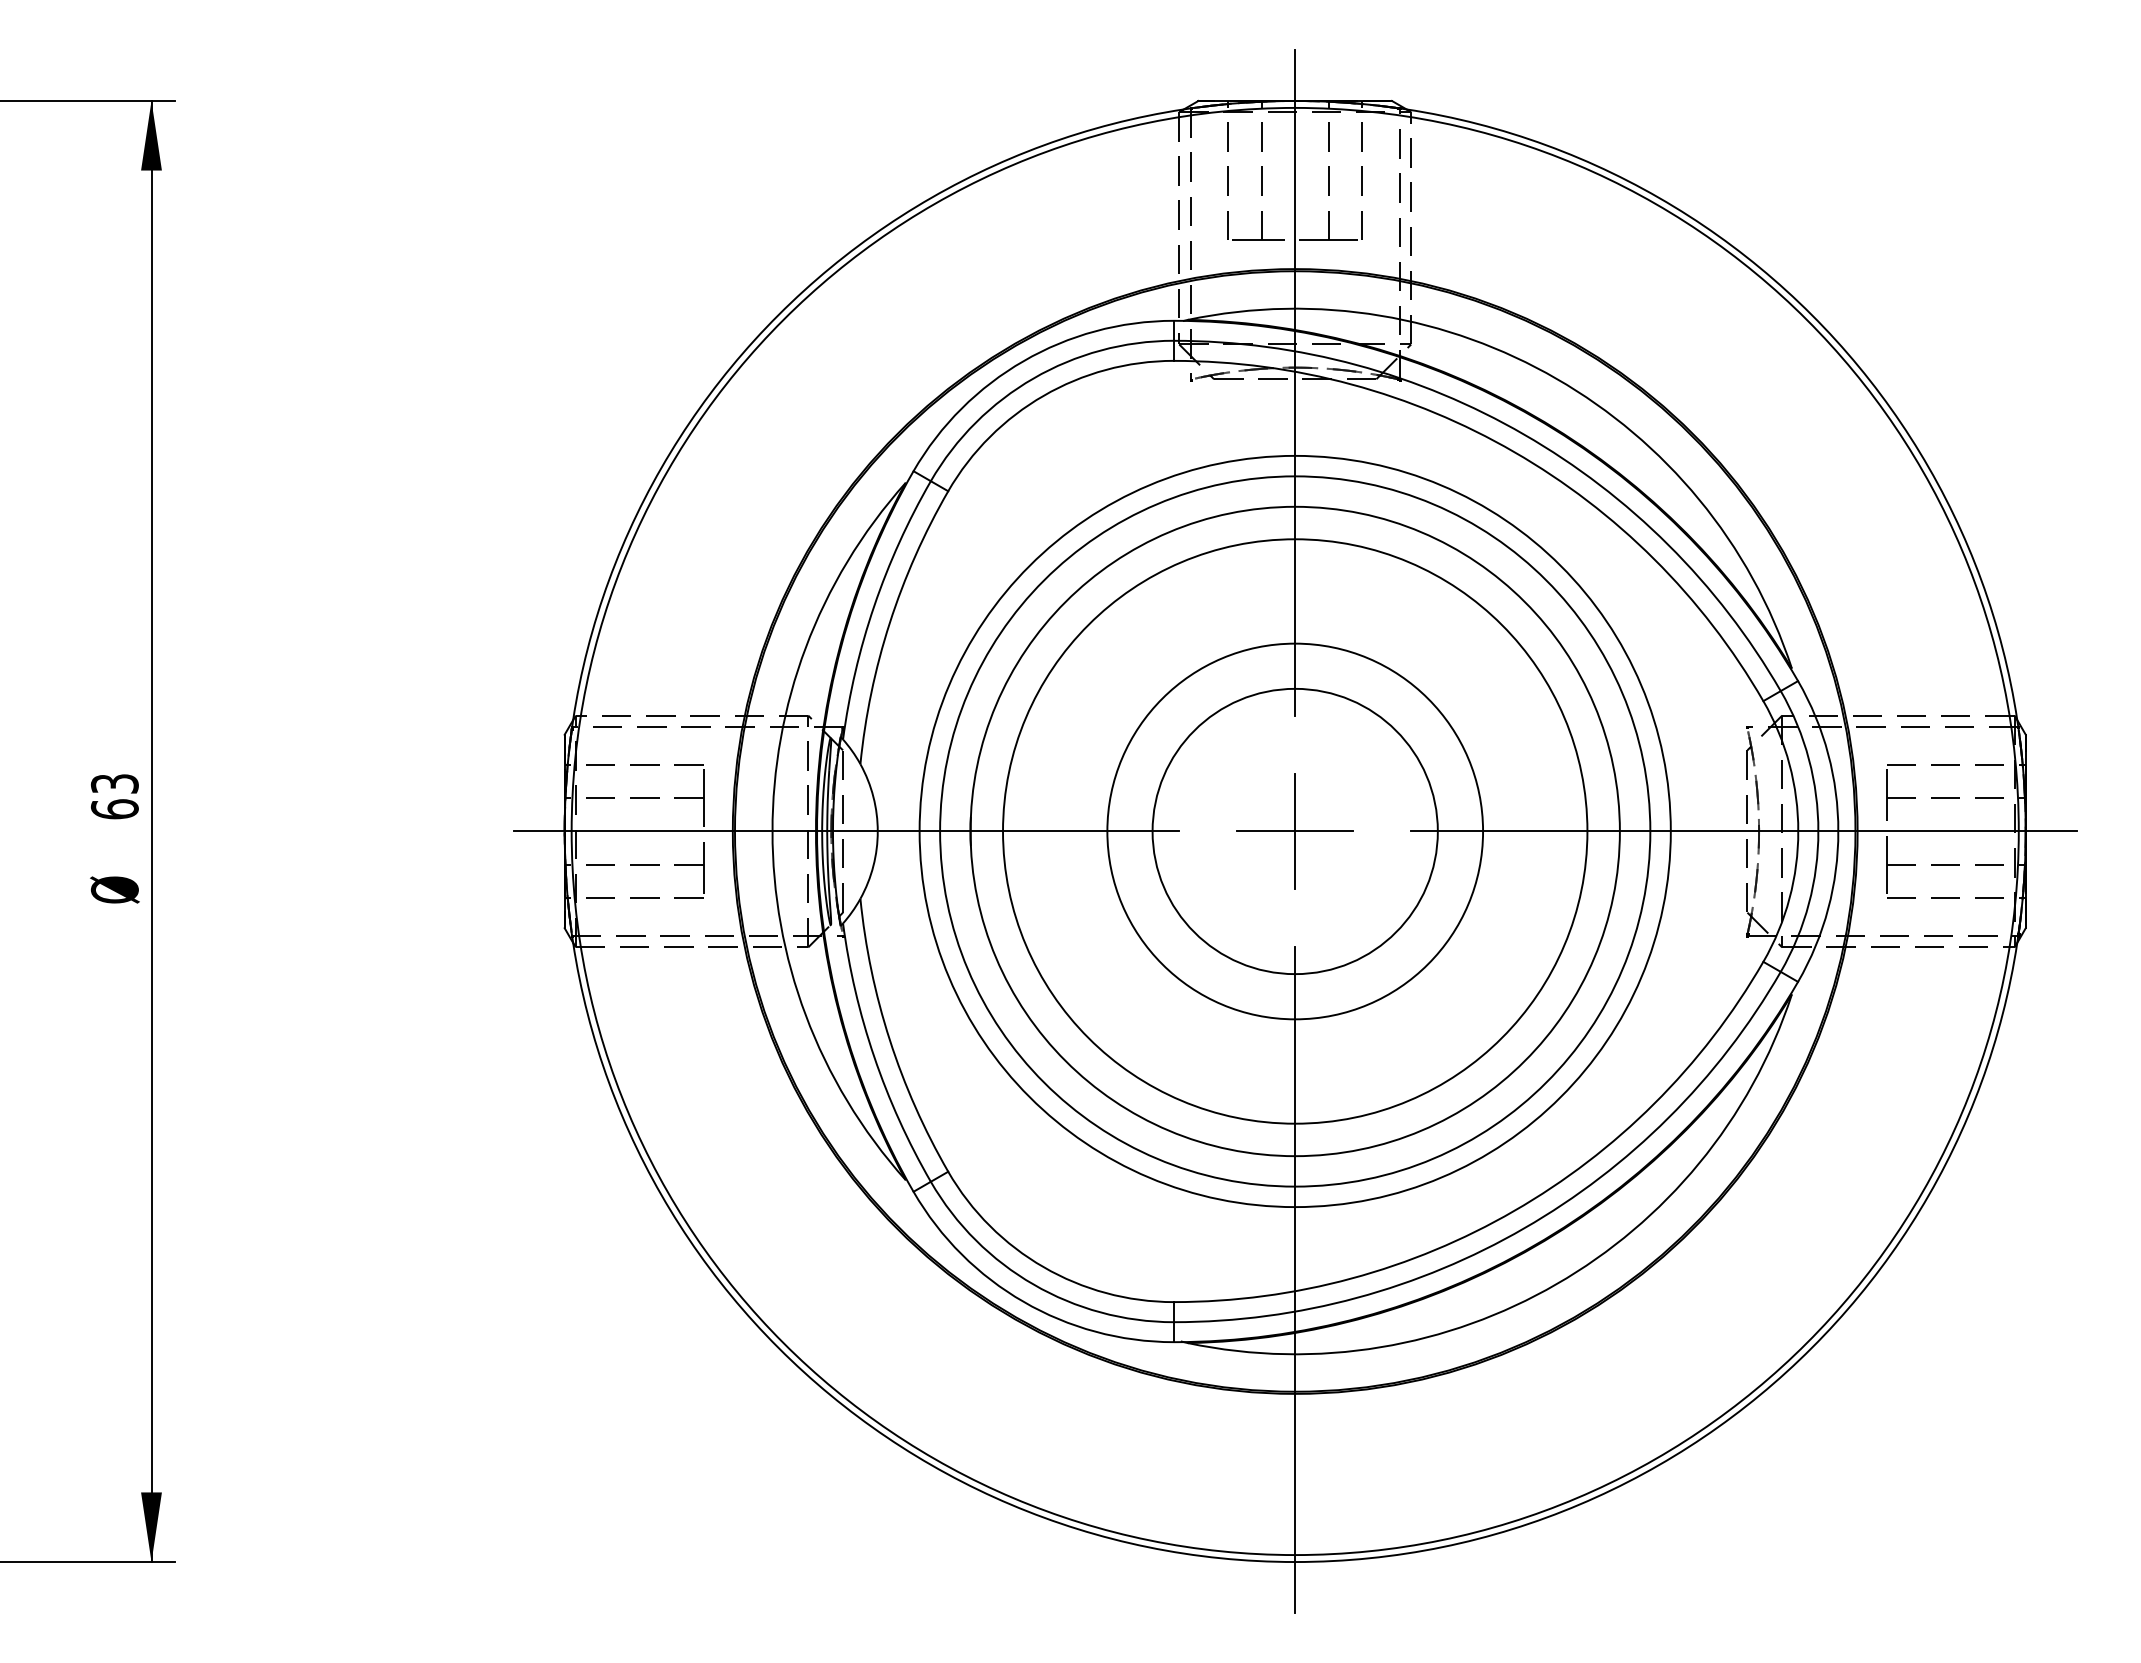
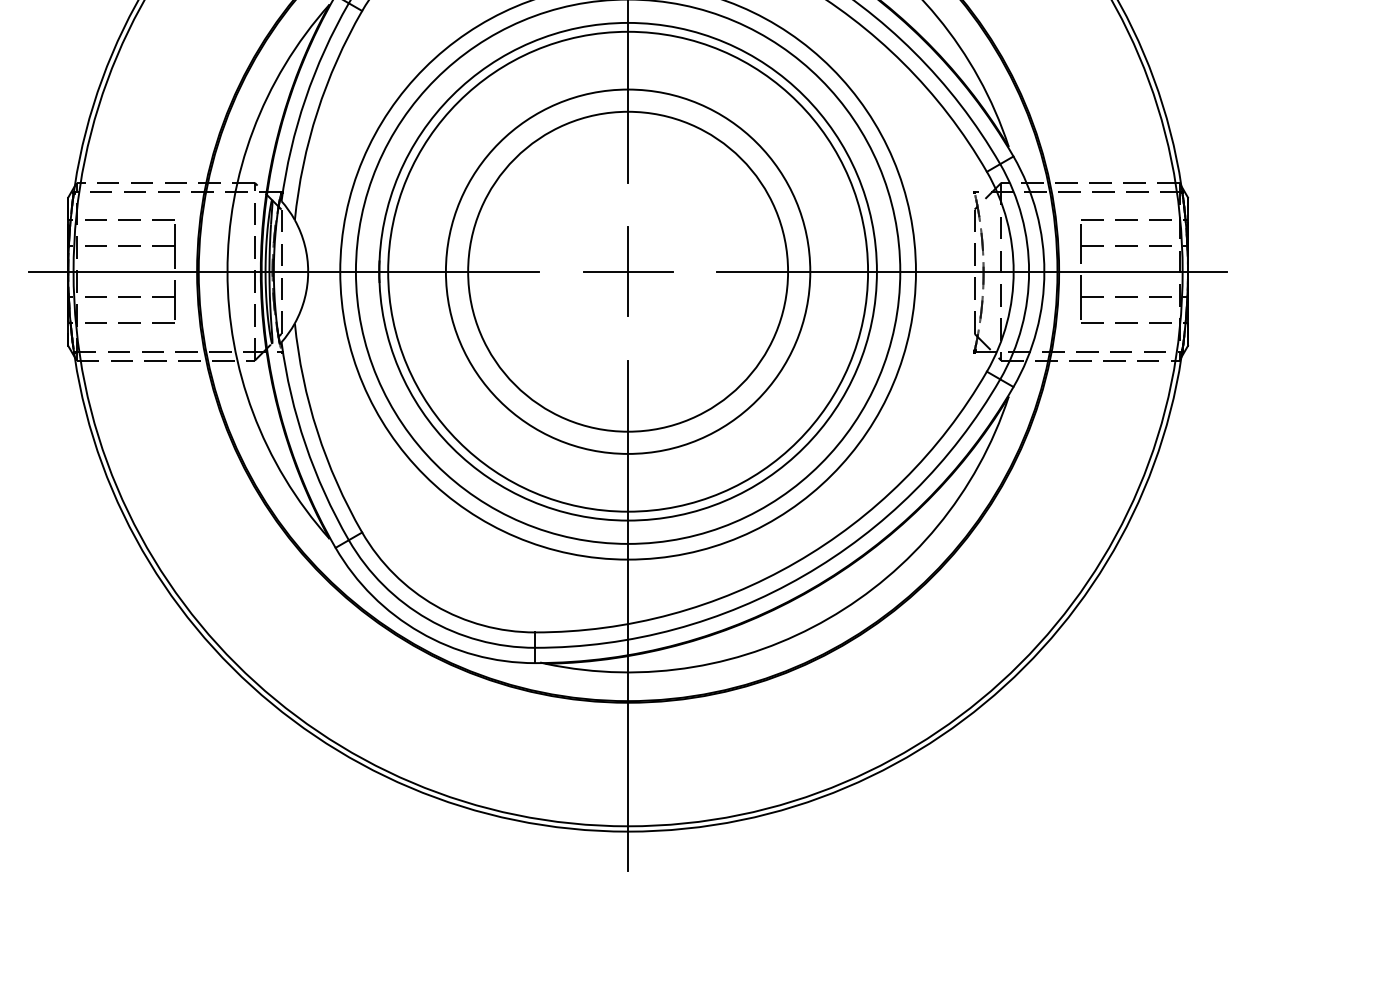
circle: (1294, 831) -> (627, 271), size x0.71
circle: (1294, 831) -> (627, 271), size x1.67
circle: (1295, 831) -> (628, 271), size x1.67

